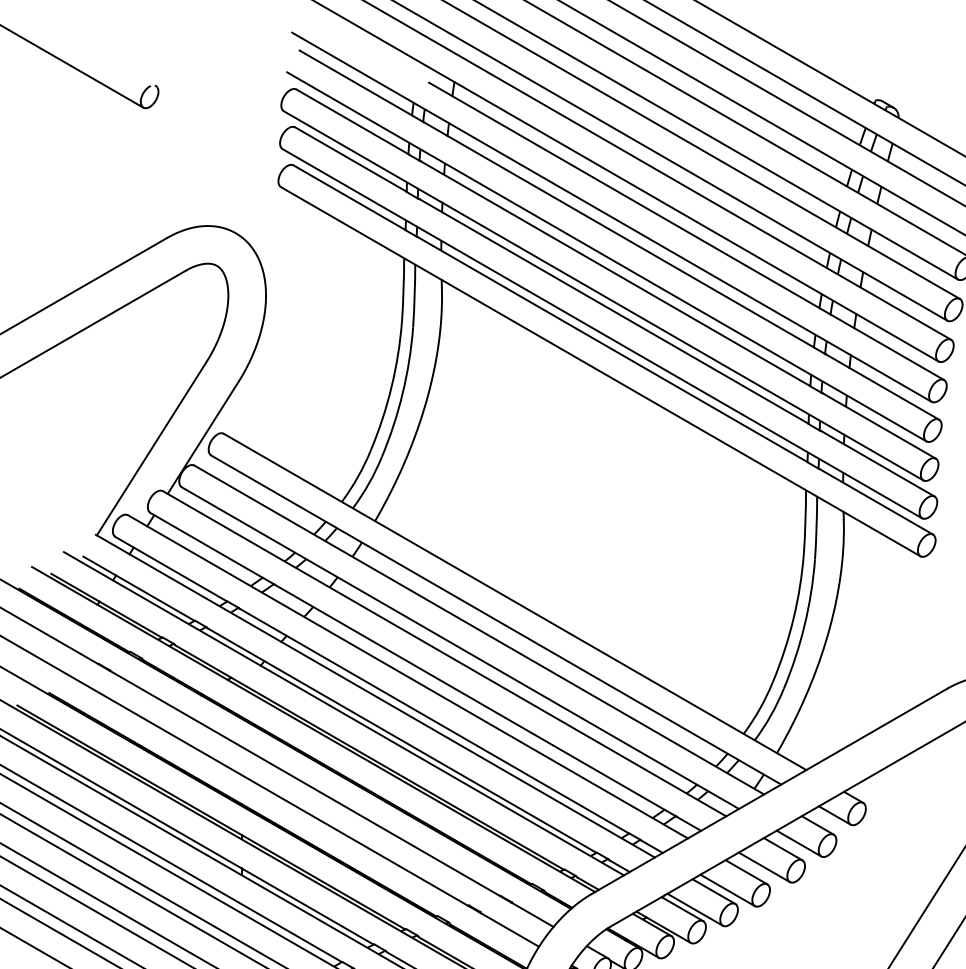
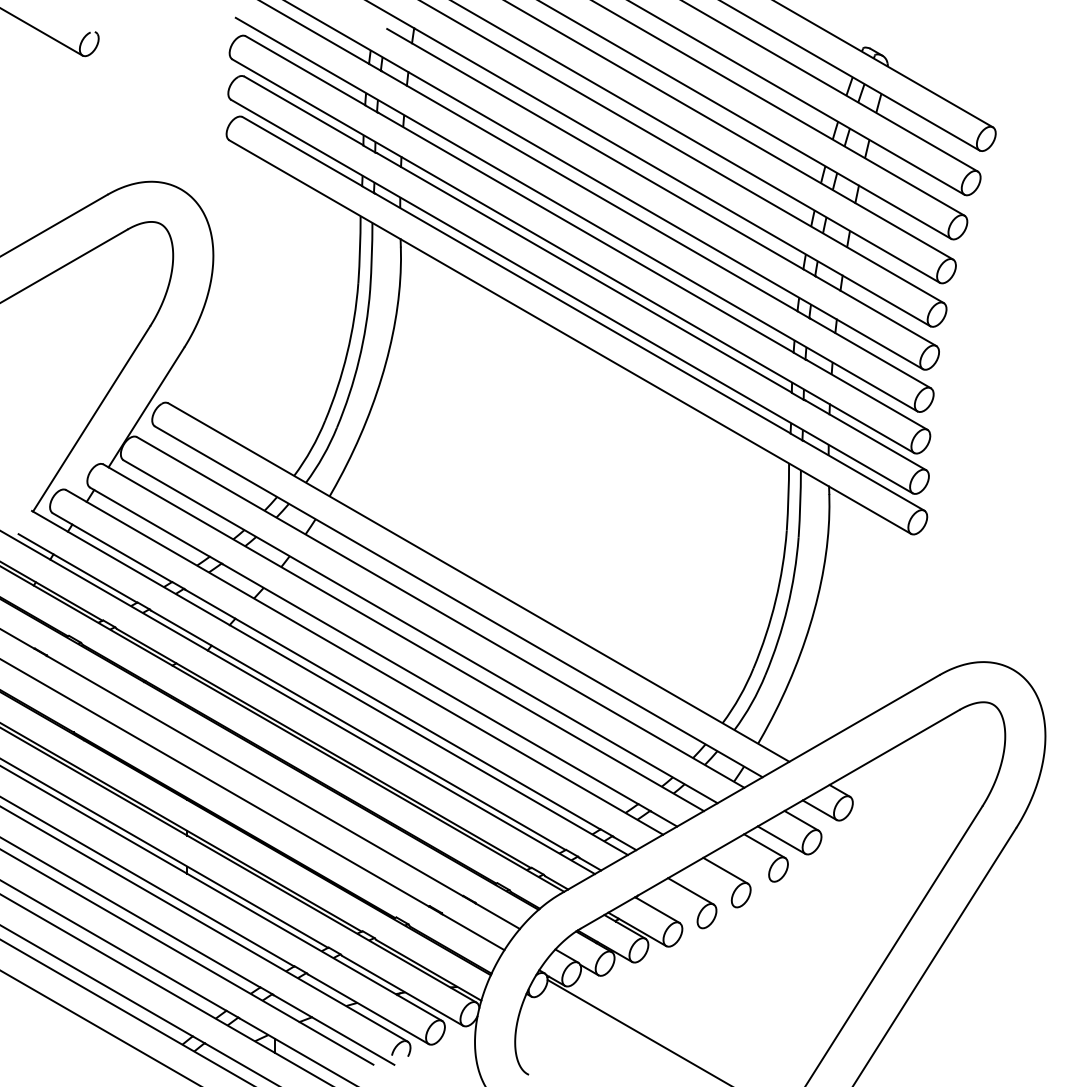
line: (764, 867) -> (744, 865), removed
line: (727, 889) -> (705, 889), removed
line: (694, 909) -> (670, 910), removed

